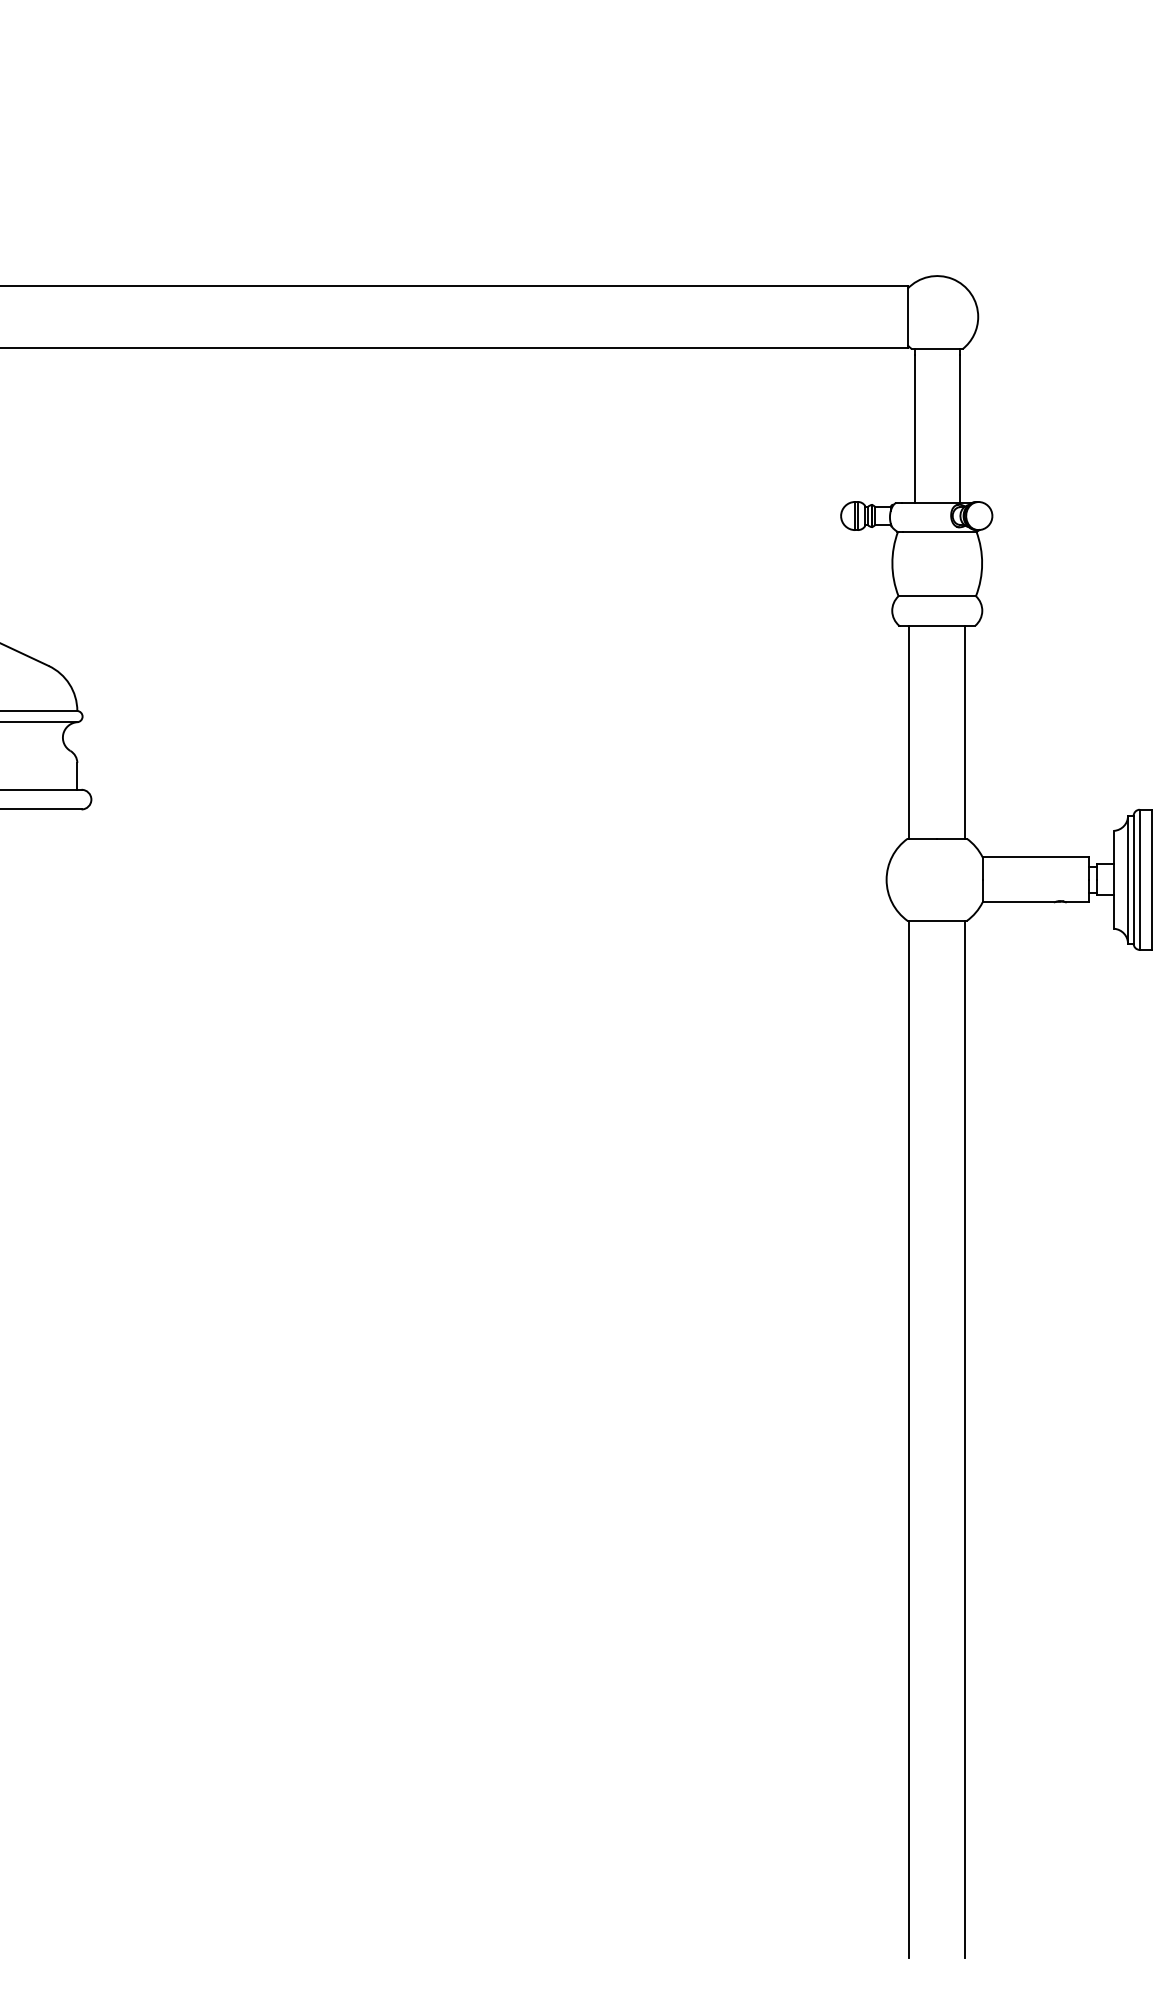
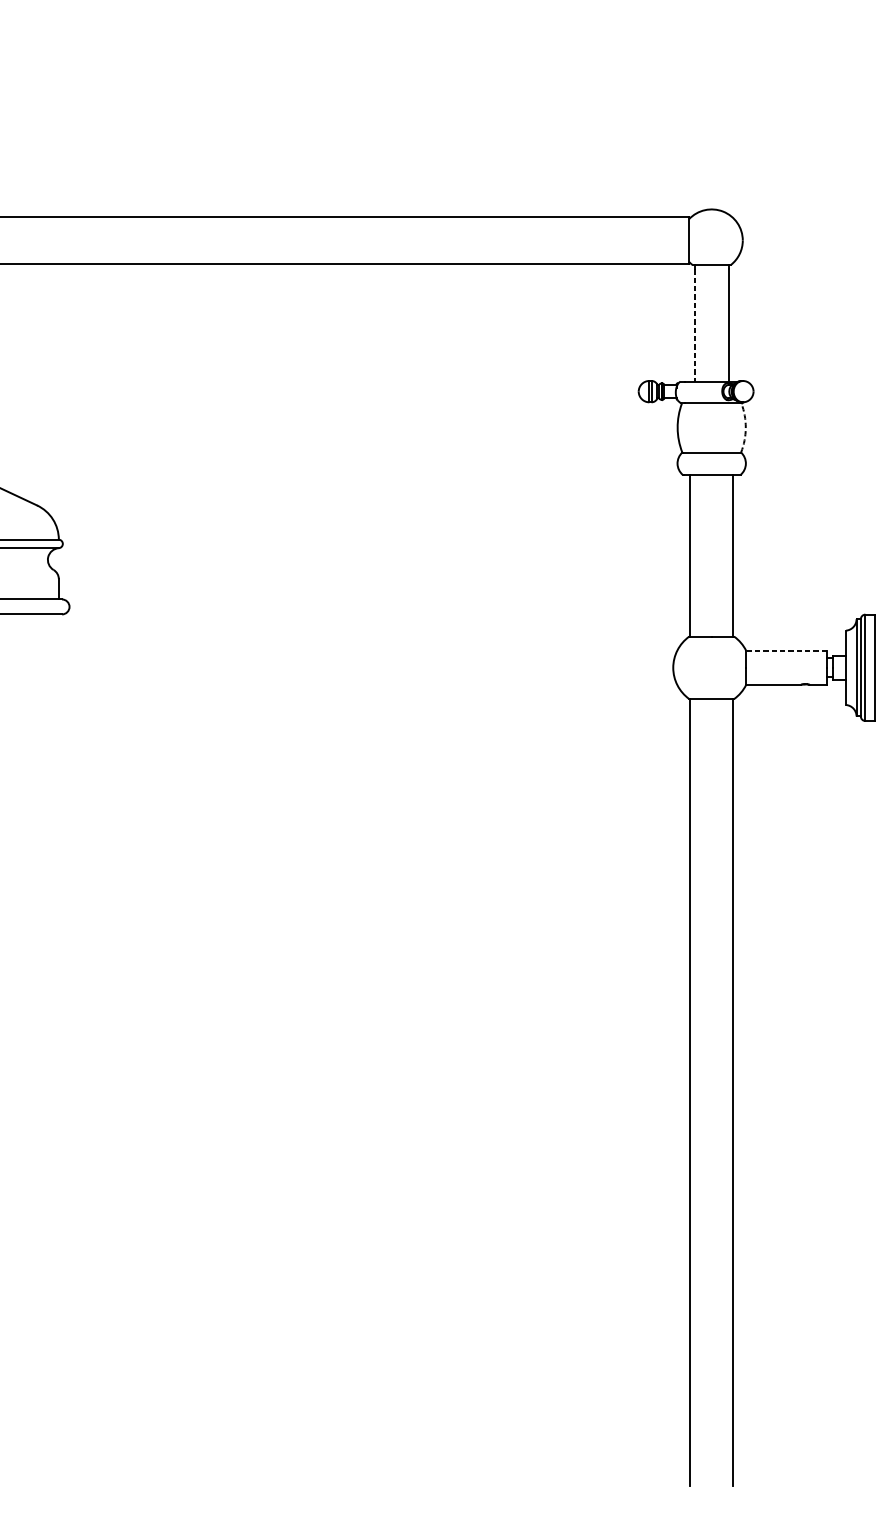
line: (914, 428) -> (694, 325), solid -> dashed
arc: (982, 563) -> (746, 427), solid -> dashed
line: (1035, 857) -> (786, 650), solid -> dashed

